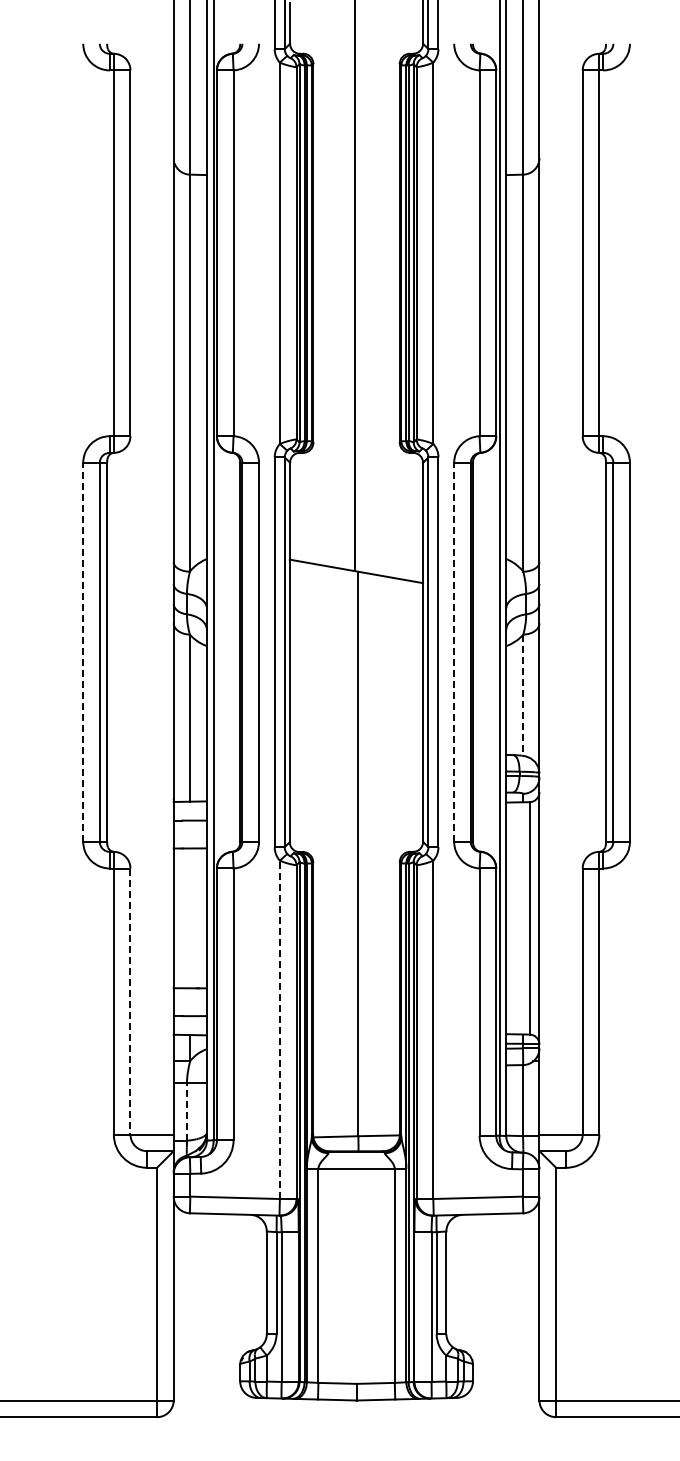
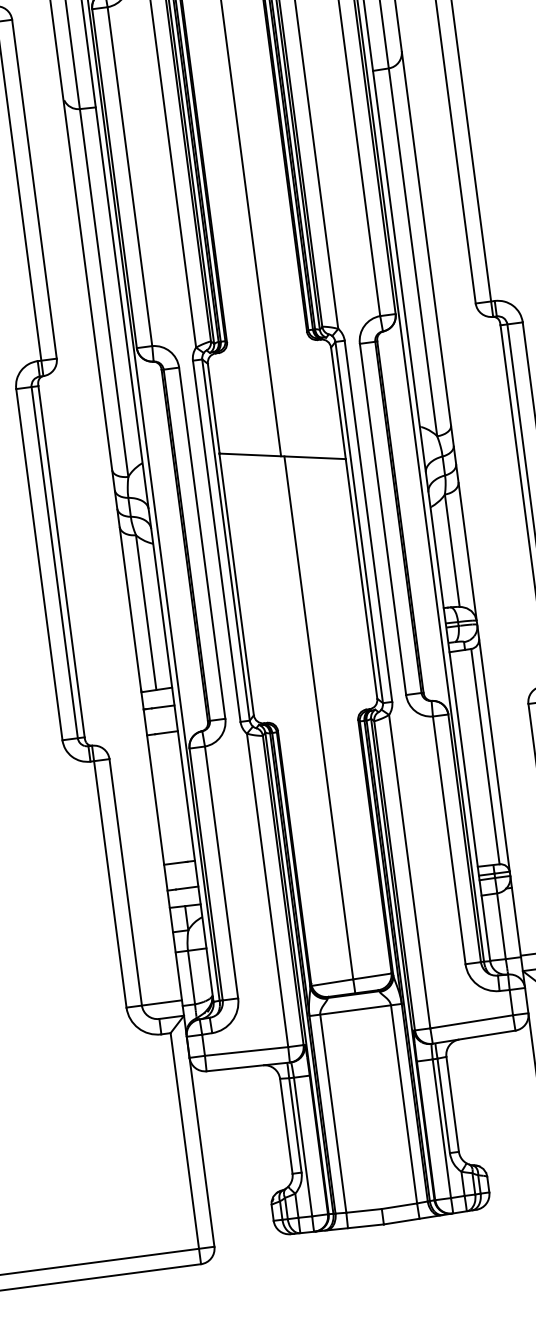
line: (83, 652) -> (39, 564), dashed -> solid
line: (454, 652) -> (383, 519), dashed -> solid
line: (523, 695) -> (452, 550), dashed -> solid
line: (130, 1002) -> (125, 883), dashed -> solid
line: (279, 1029) -> (267, 890), dashed -> solid
line: (187, 1111) -> (191, 977), dashed -> solid

